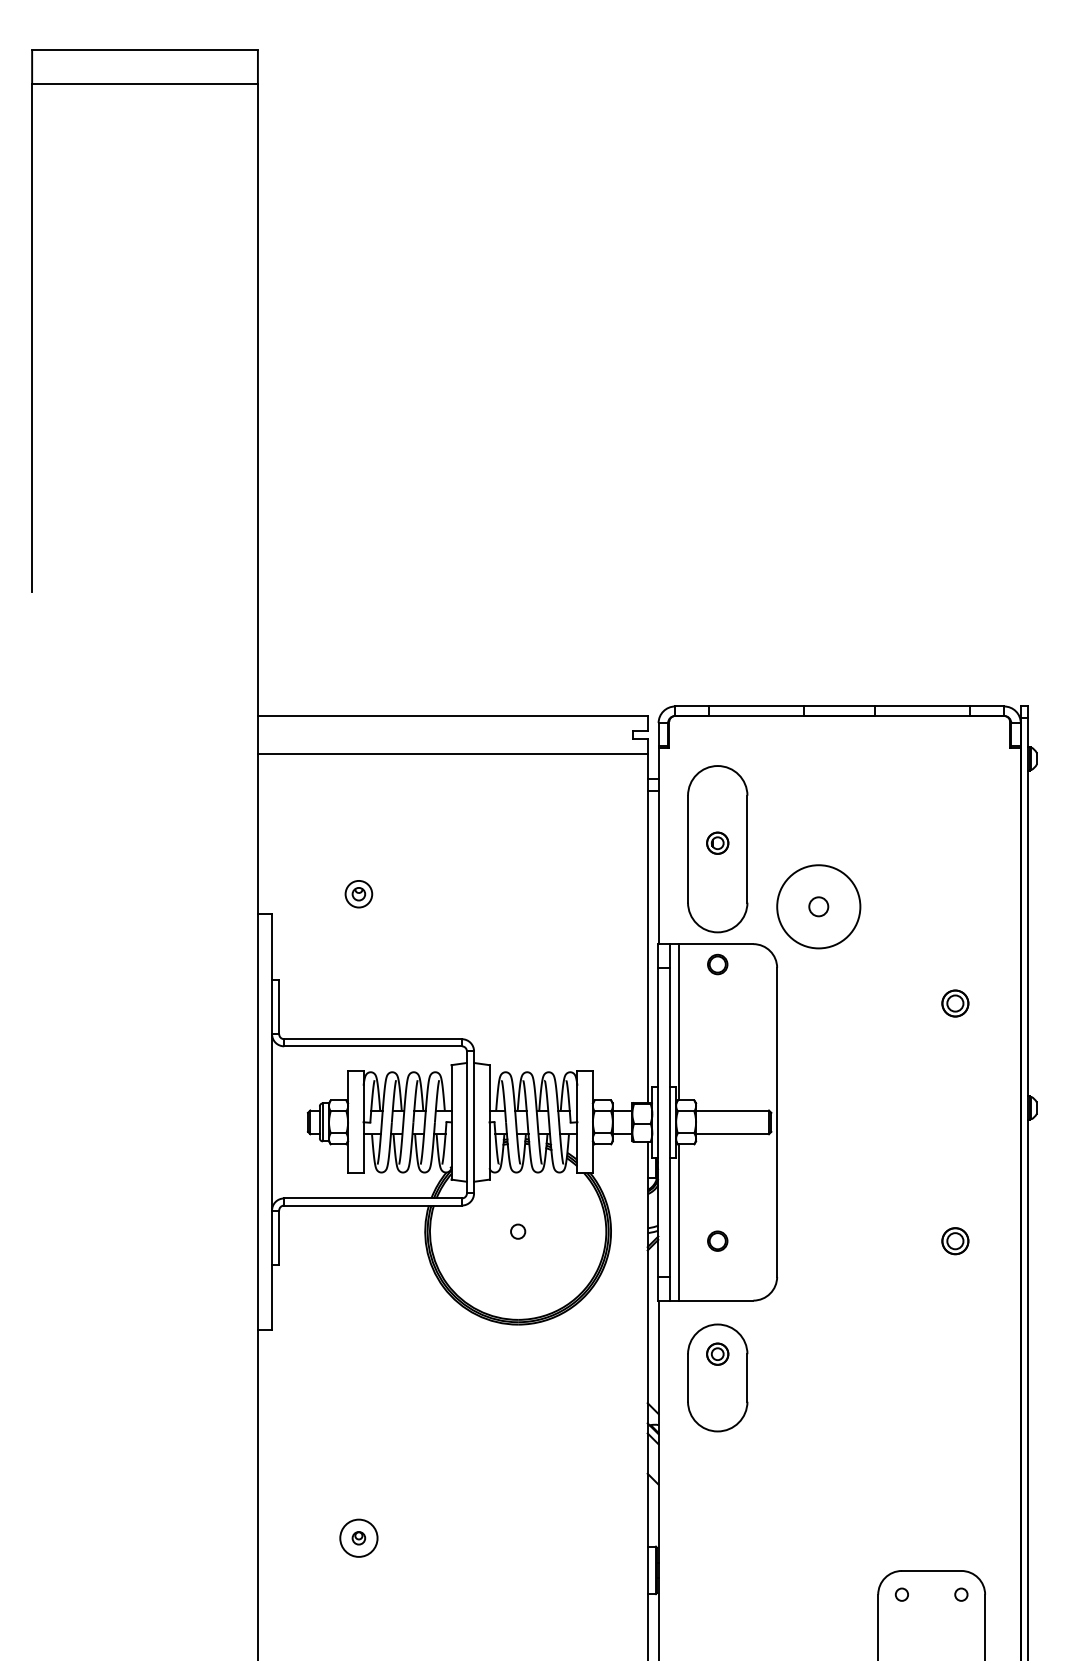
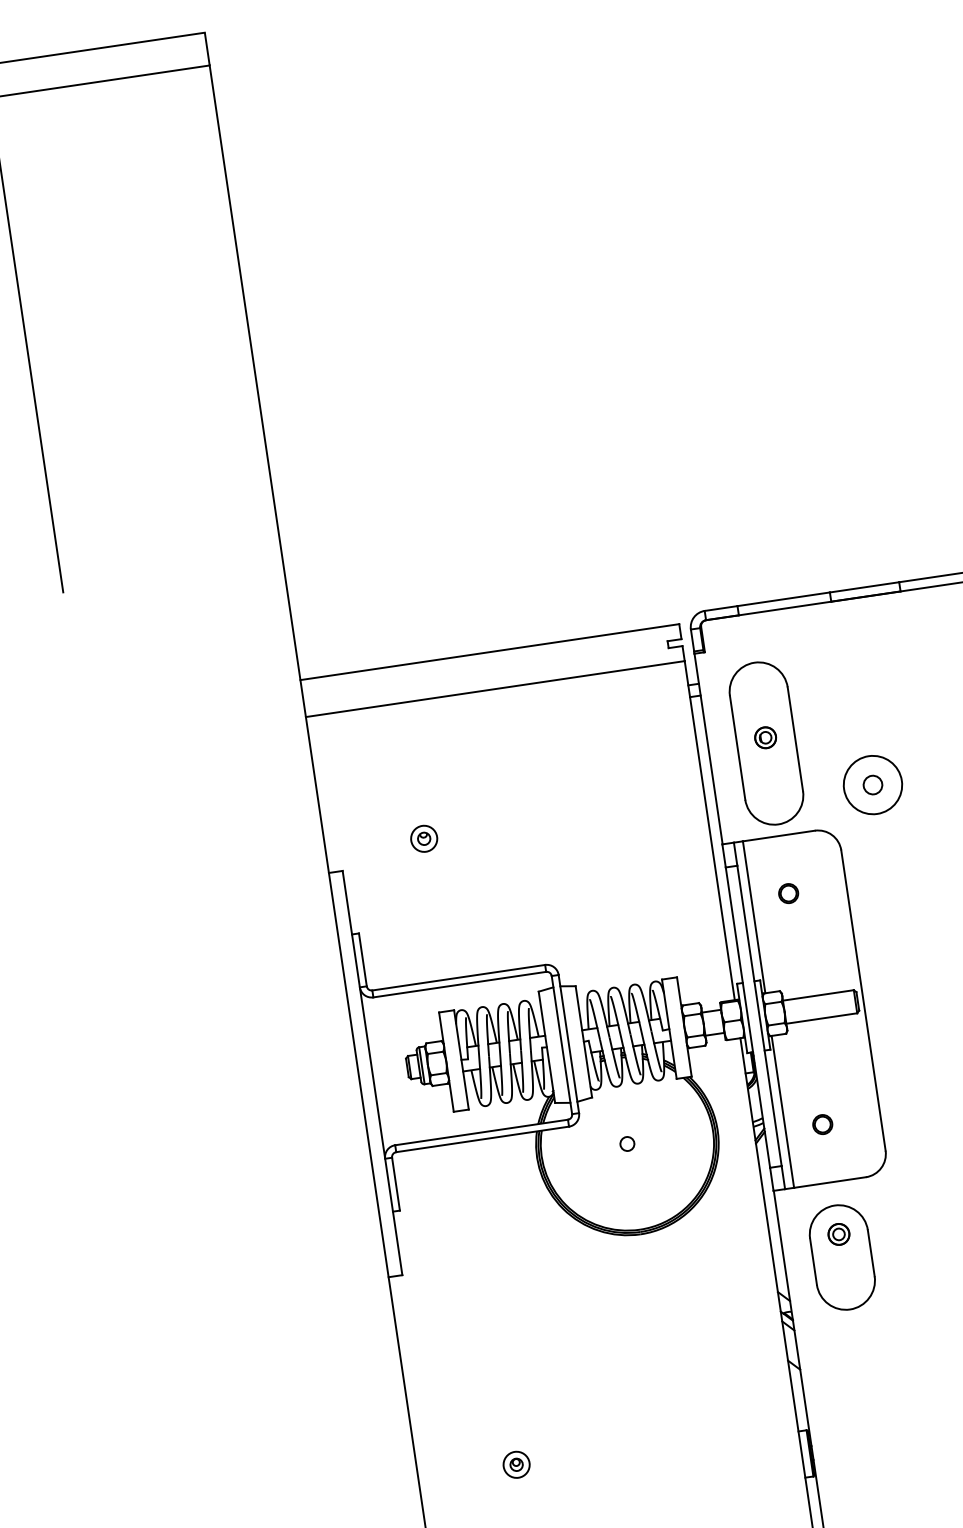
circle: (818, 906) -> (872, 784), size x0.71
part: (717, 964) -> (788, 893), moved
circle: (358, 1537) -> (516, 1464), size x0.71

